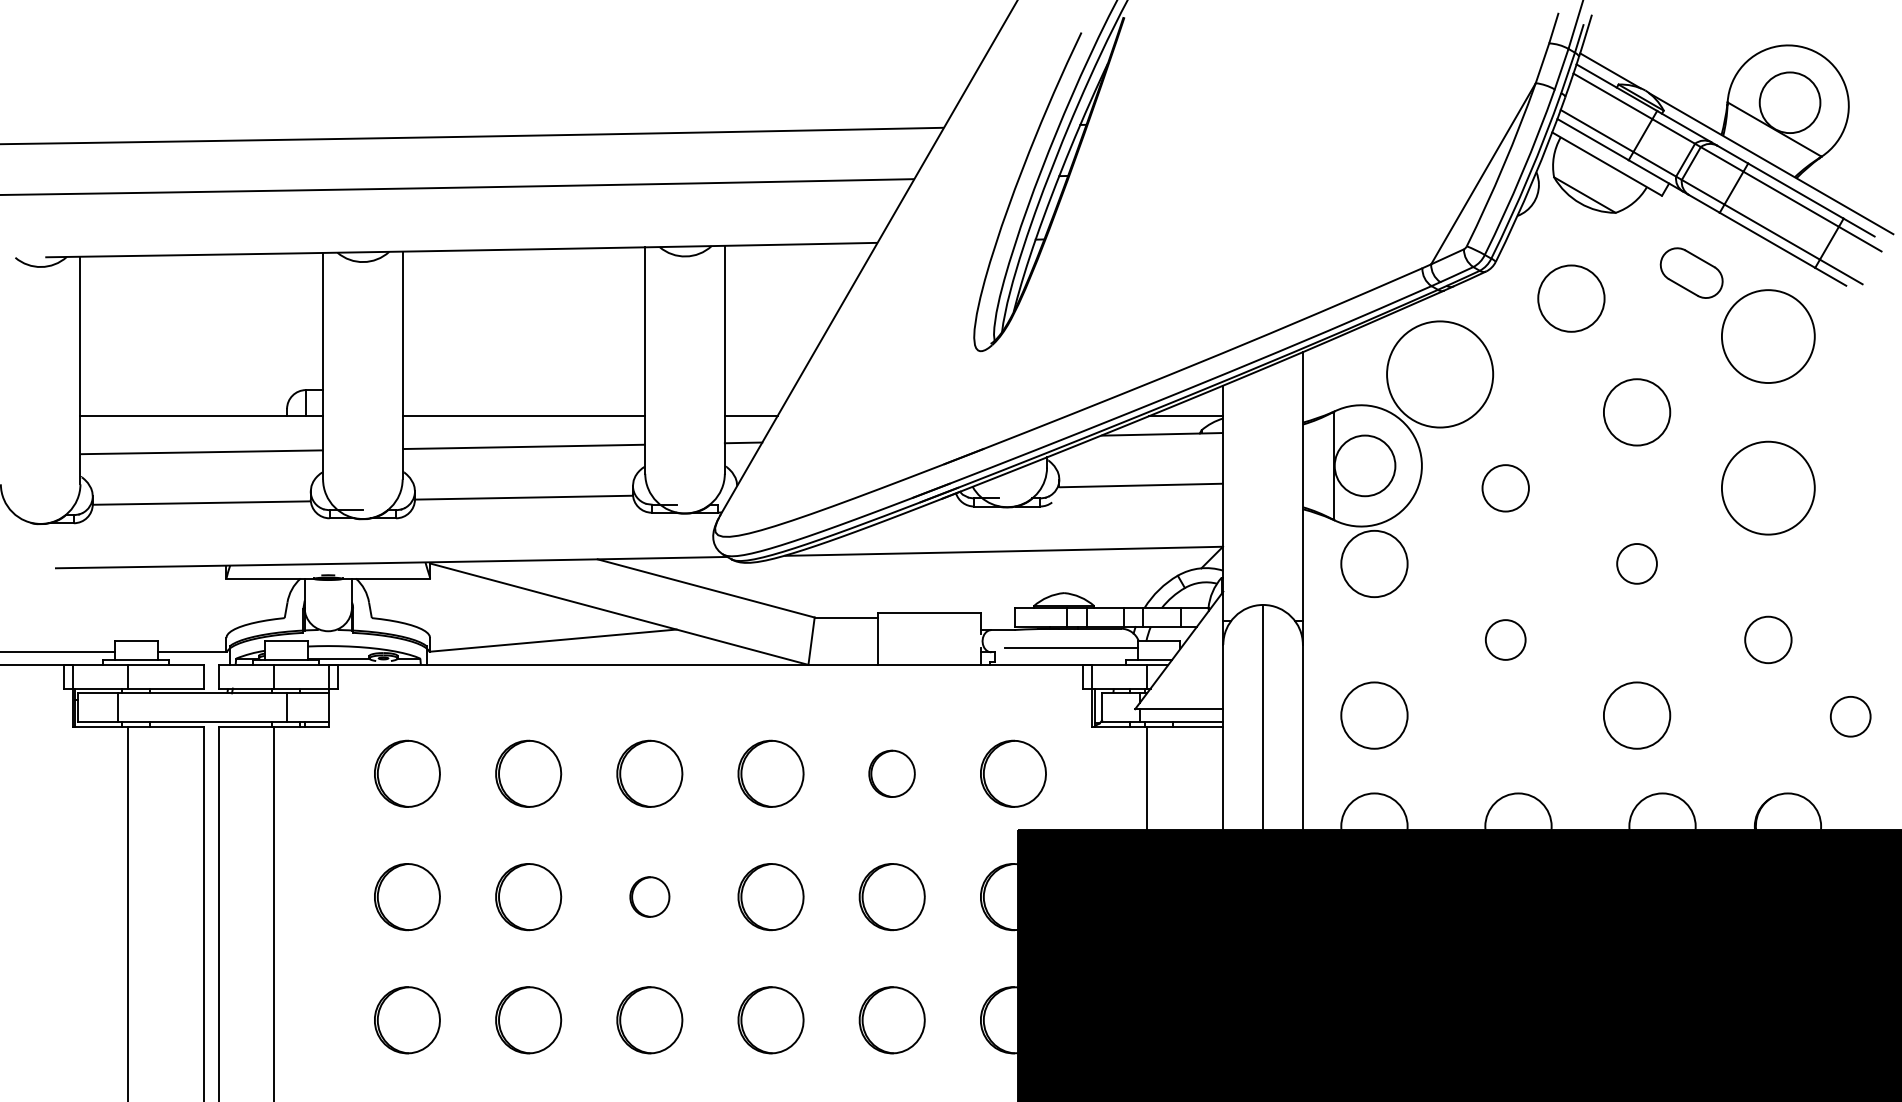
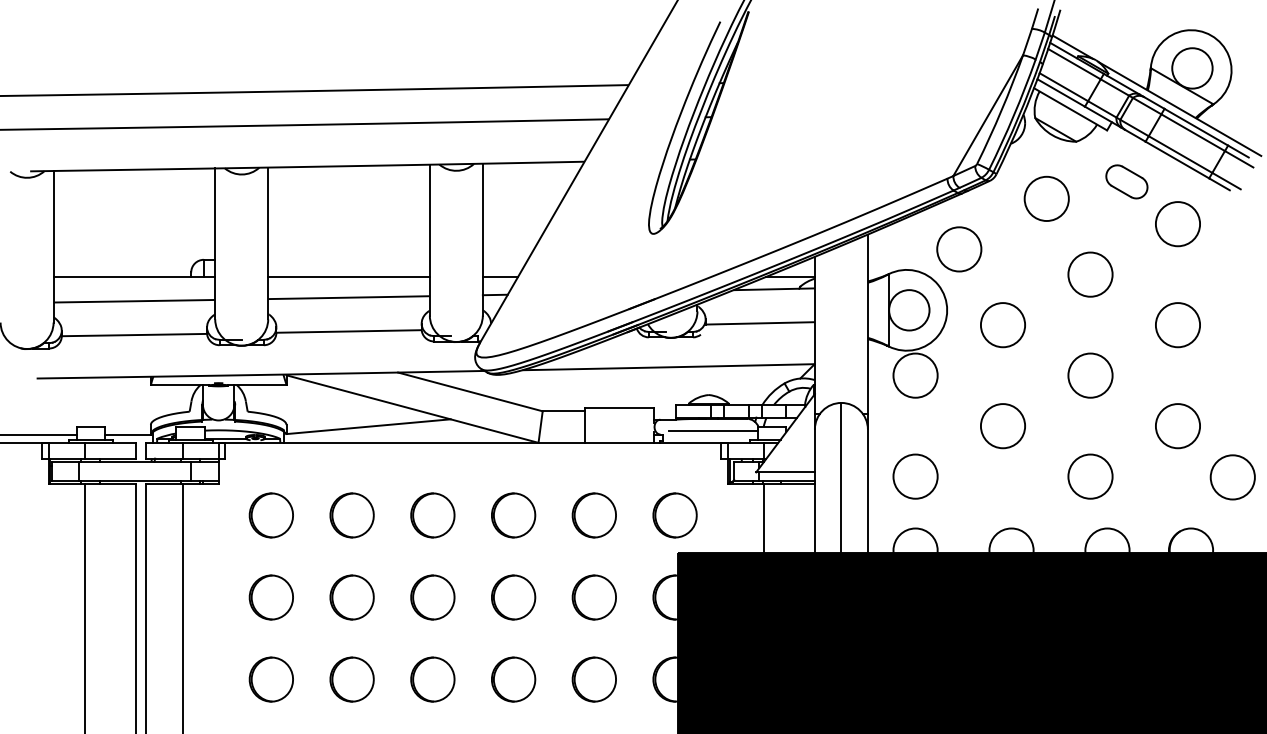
circle: (1767, 337) -> (1177, 224), size x0.71
circle: (1440, 374) -> (959, 249), size x0.62
circle: (1504, 488) -> (1002, 325), size x1.43
circle: (1767, 488) -> (1177, 325), size x0.71
circle: (1637, 563) -> (1090, 375), size x1.67
circle: (1504, 640) -> (1002, 426), size x1.67
circle: (1767, 640) -> (1177, 426), size x1.43
circle: (1850, 716) -> (1232, 477), size x1.67
part: (890, 773) -> (593, 515), size x1.43
part: (649, 897) -> (432, 597), size x1.67

